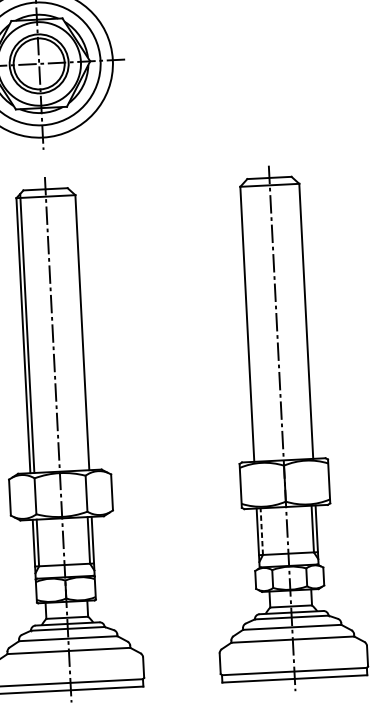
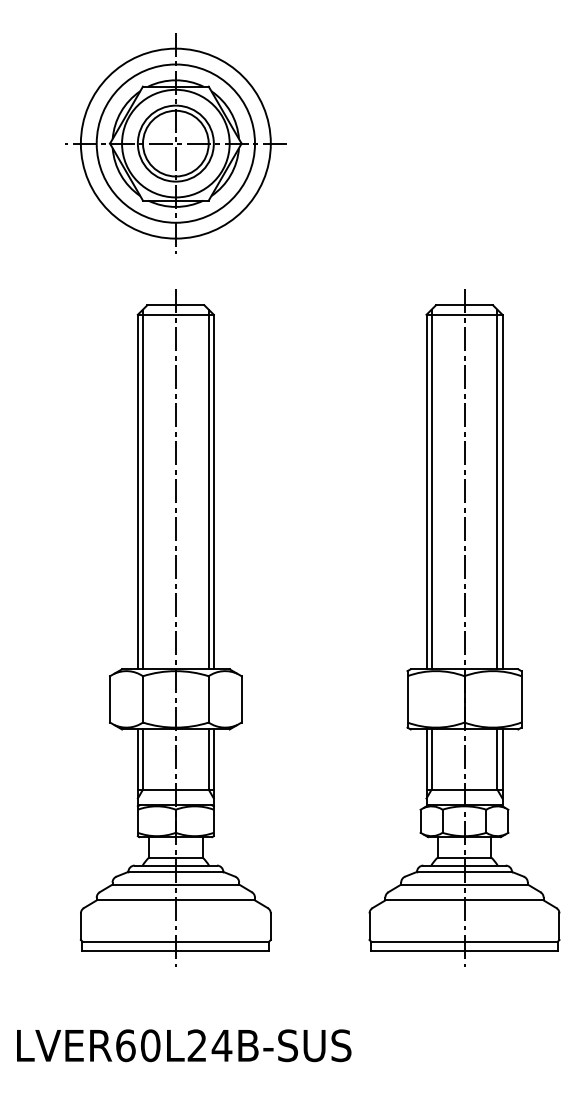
line: (302, 319) -> (497, 489), added
line: (251, 322) -> (431, 489), added
line: (78, 330) -> (208, 489), added
line: (261, 531) -> (431, 759), dashed -> solid

